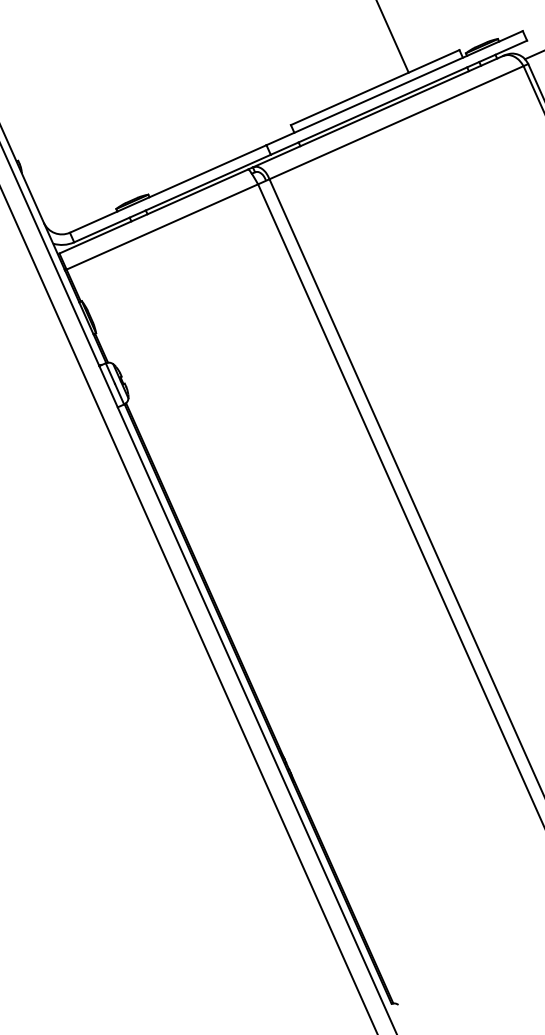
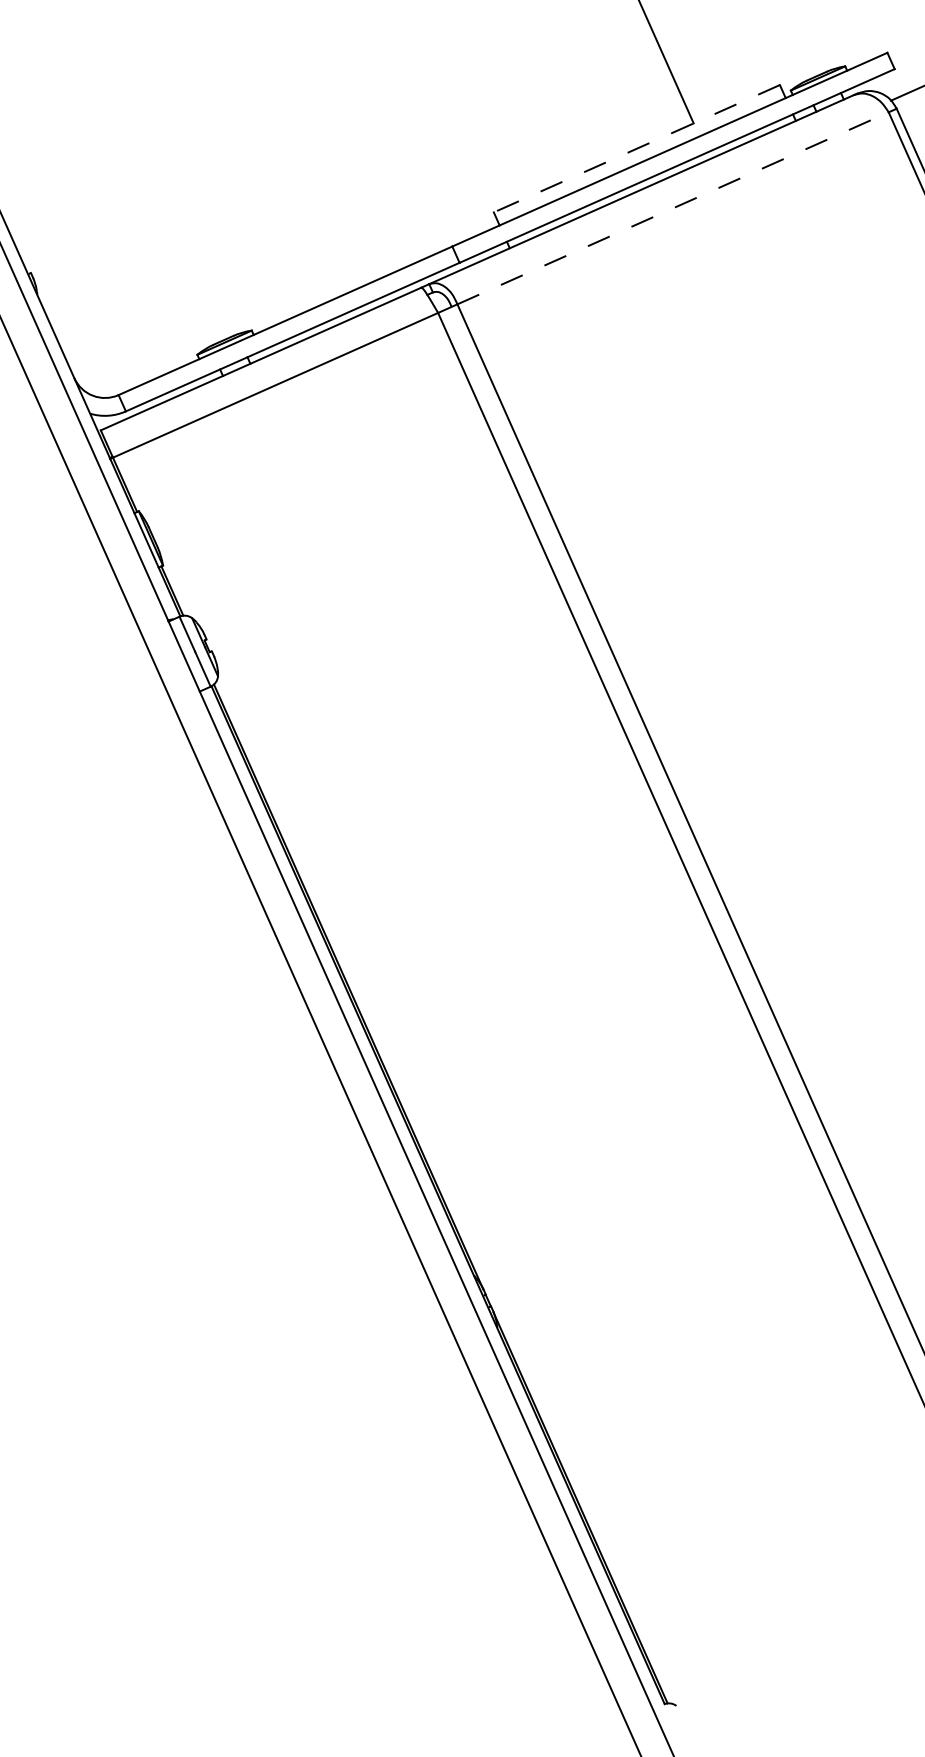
line: (374, 87) -> (635, 148), solid -> dashed
line: (397, 122) -> (674, 207), solid -> dashed

